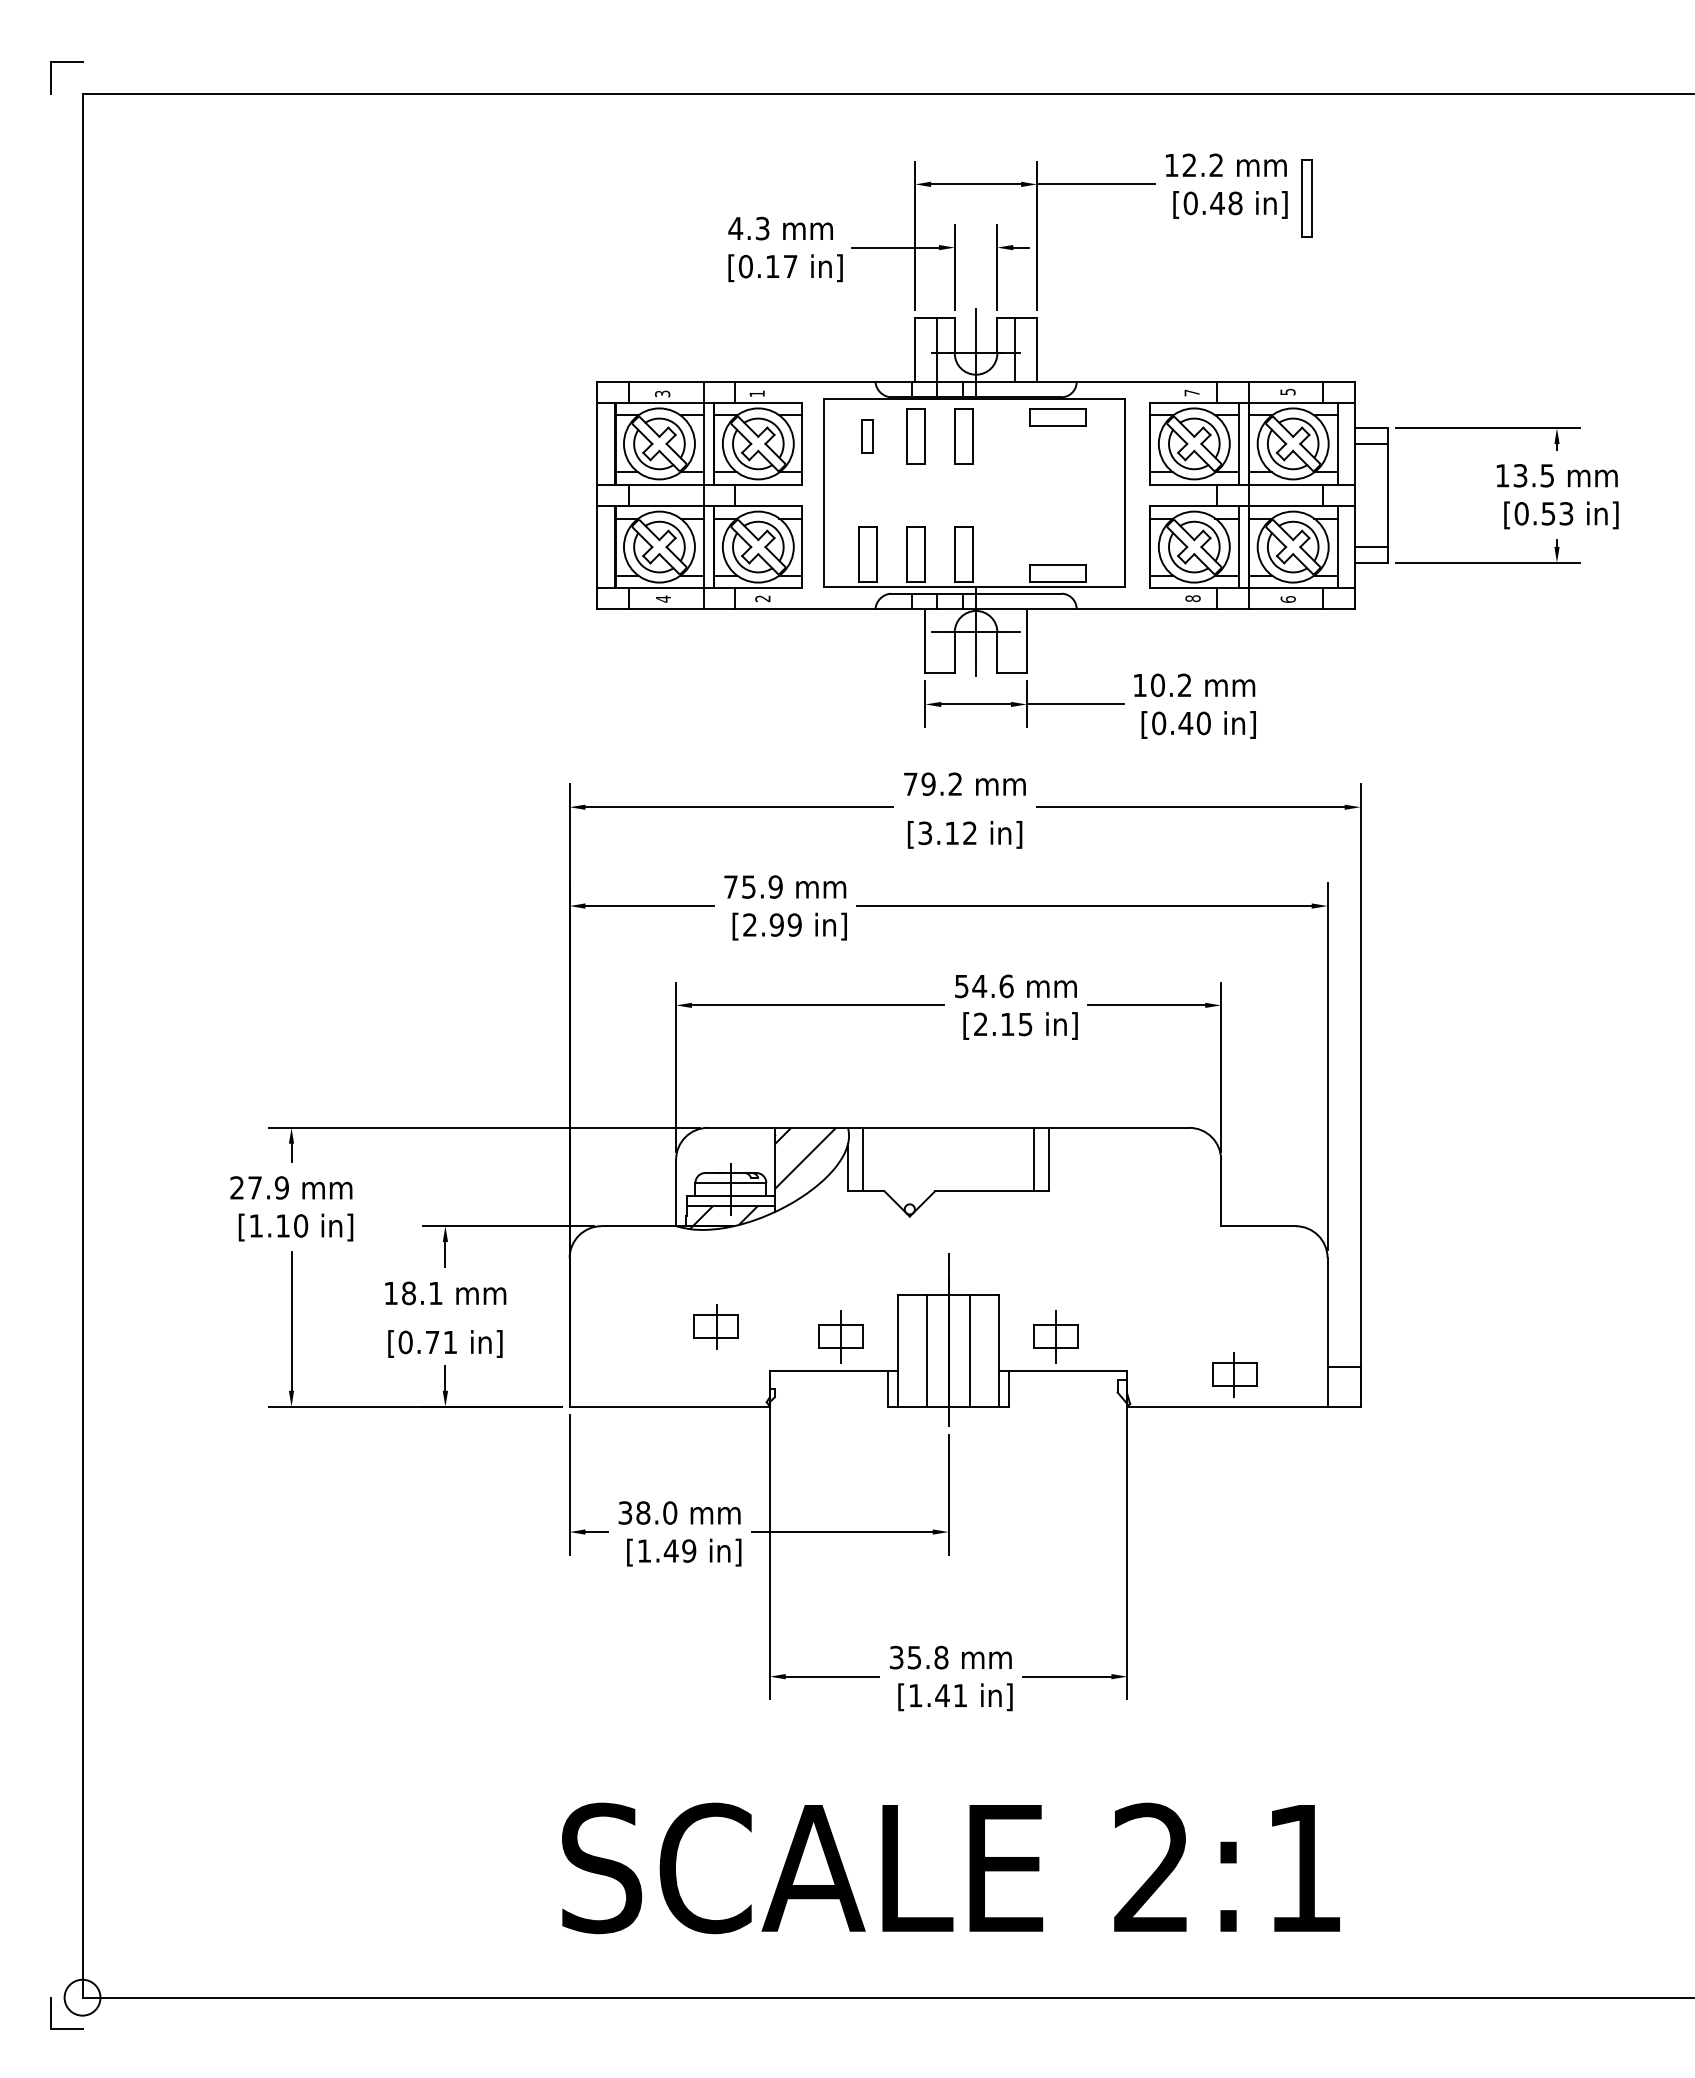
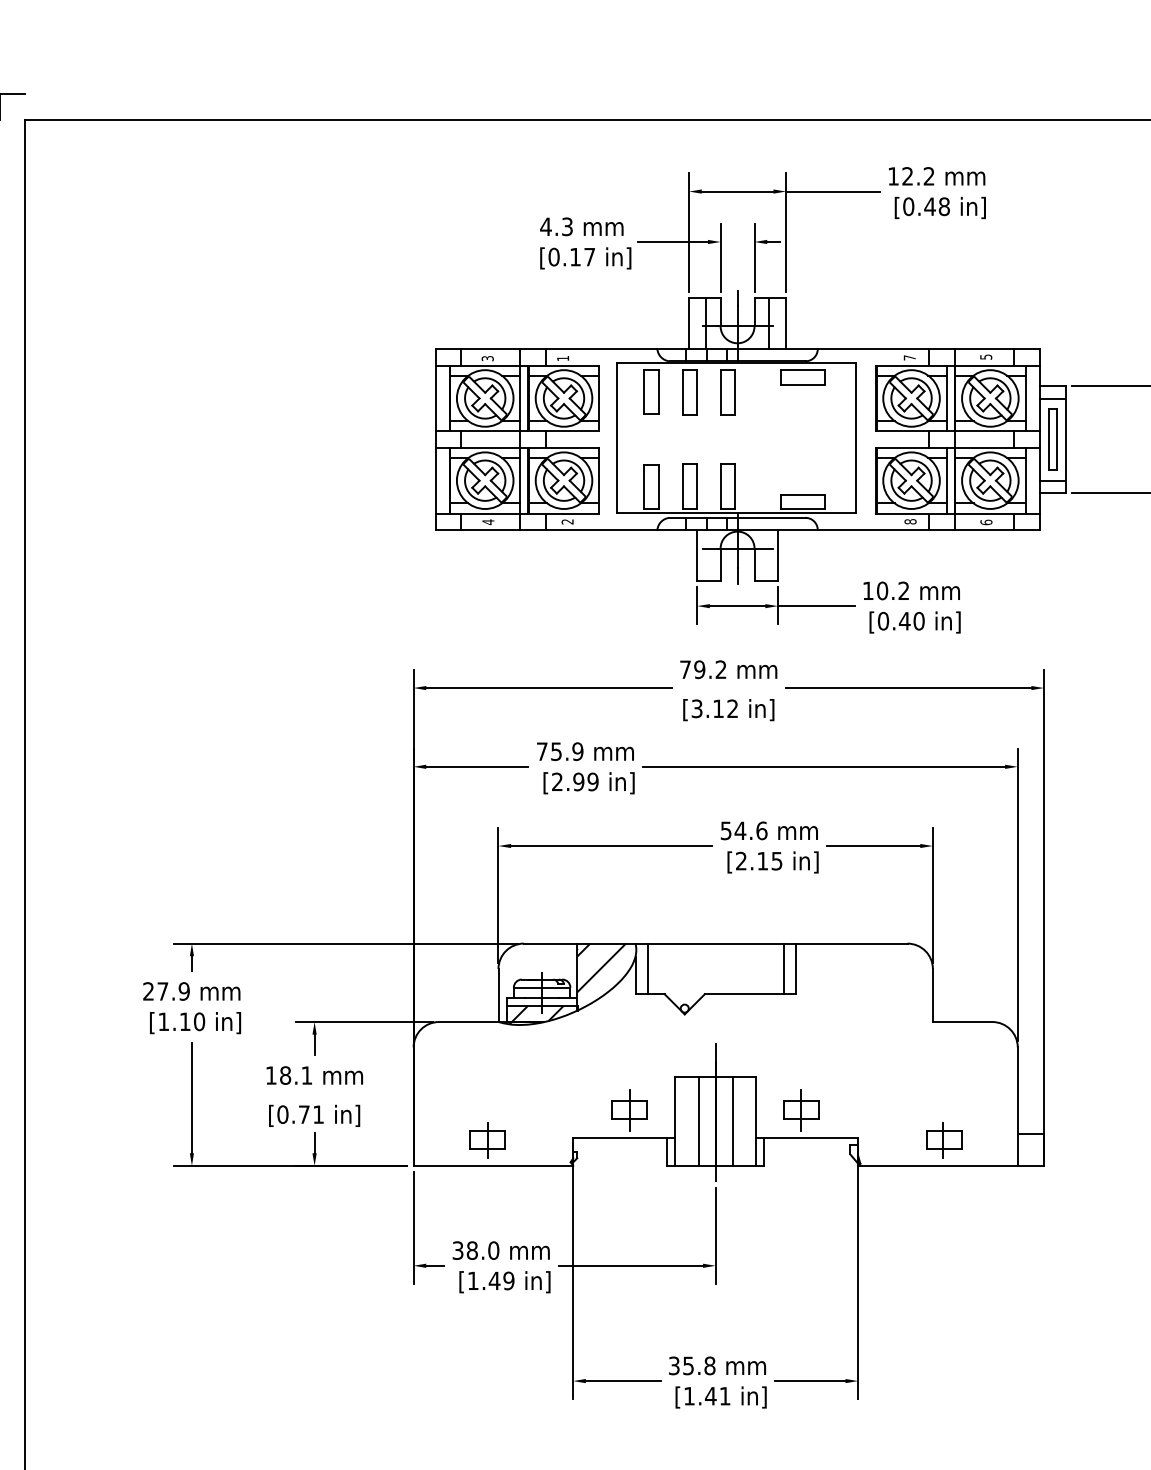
part: (1306, 198) -> (1052, 439), moved
part: (867, 436) -> (651, 392), size x1.67
part: (715, 1326) -> (486, 1140), moved

